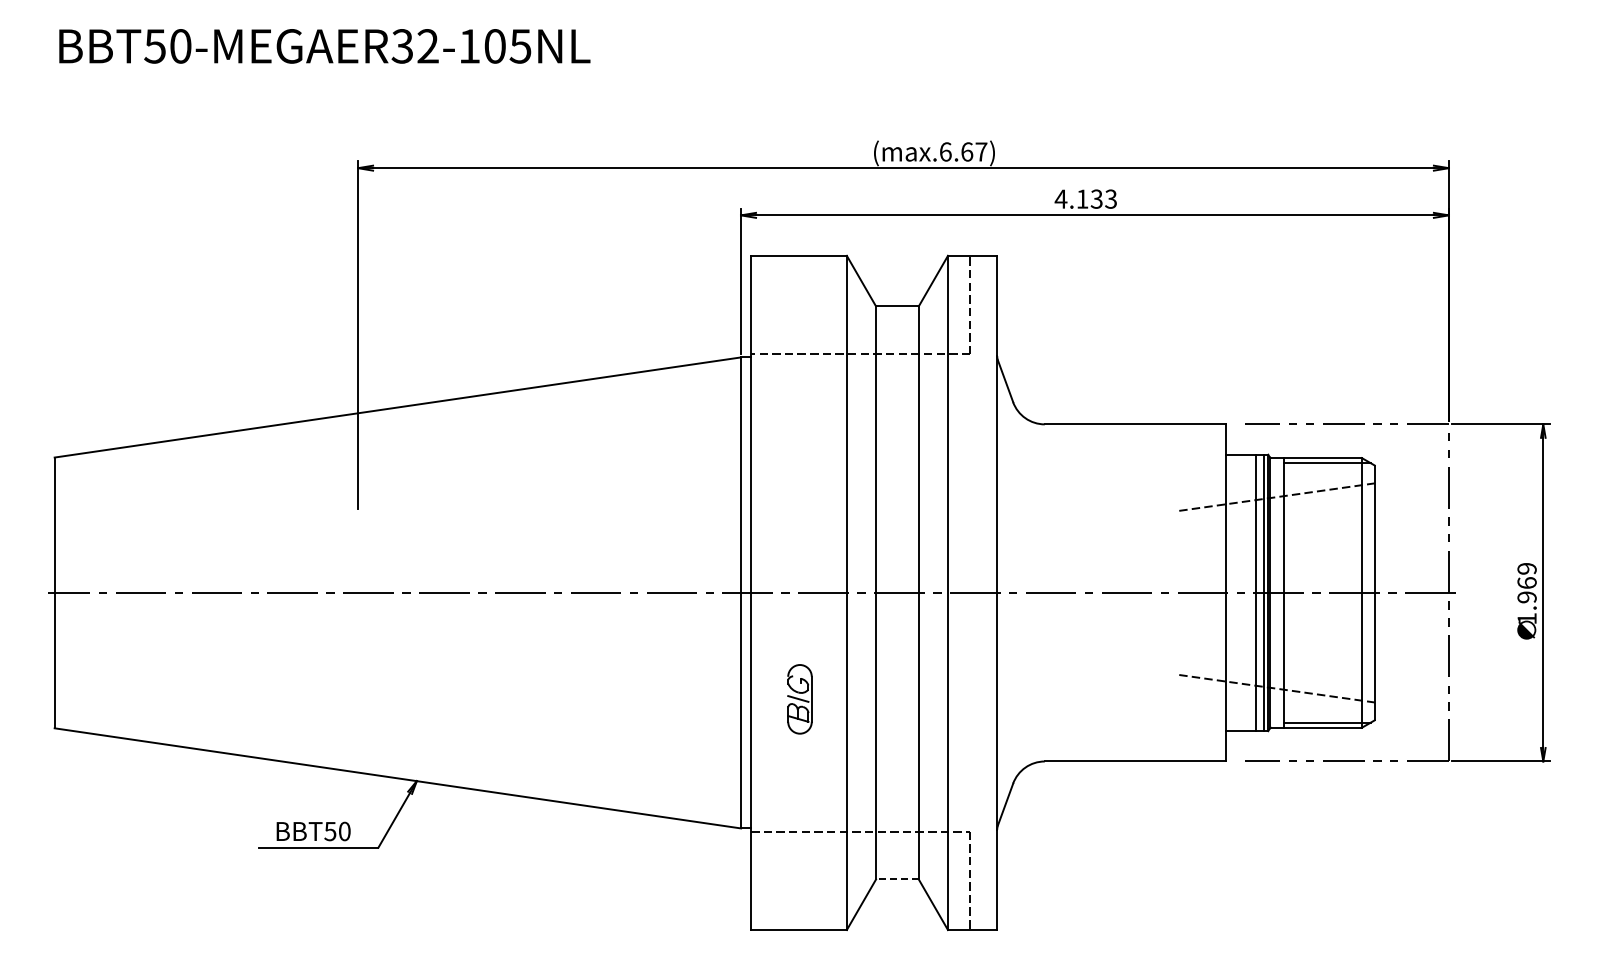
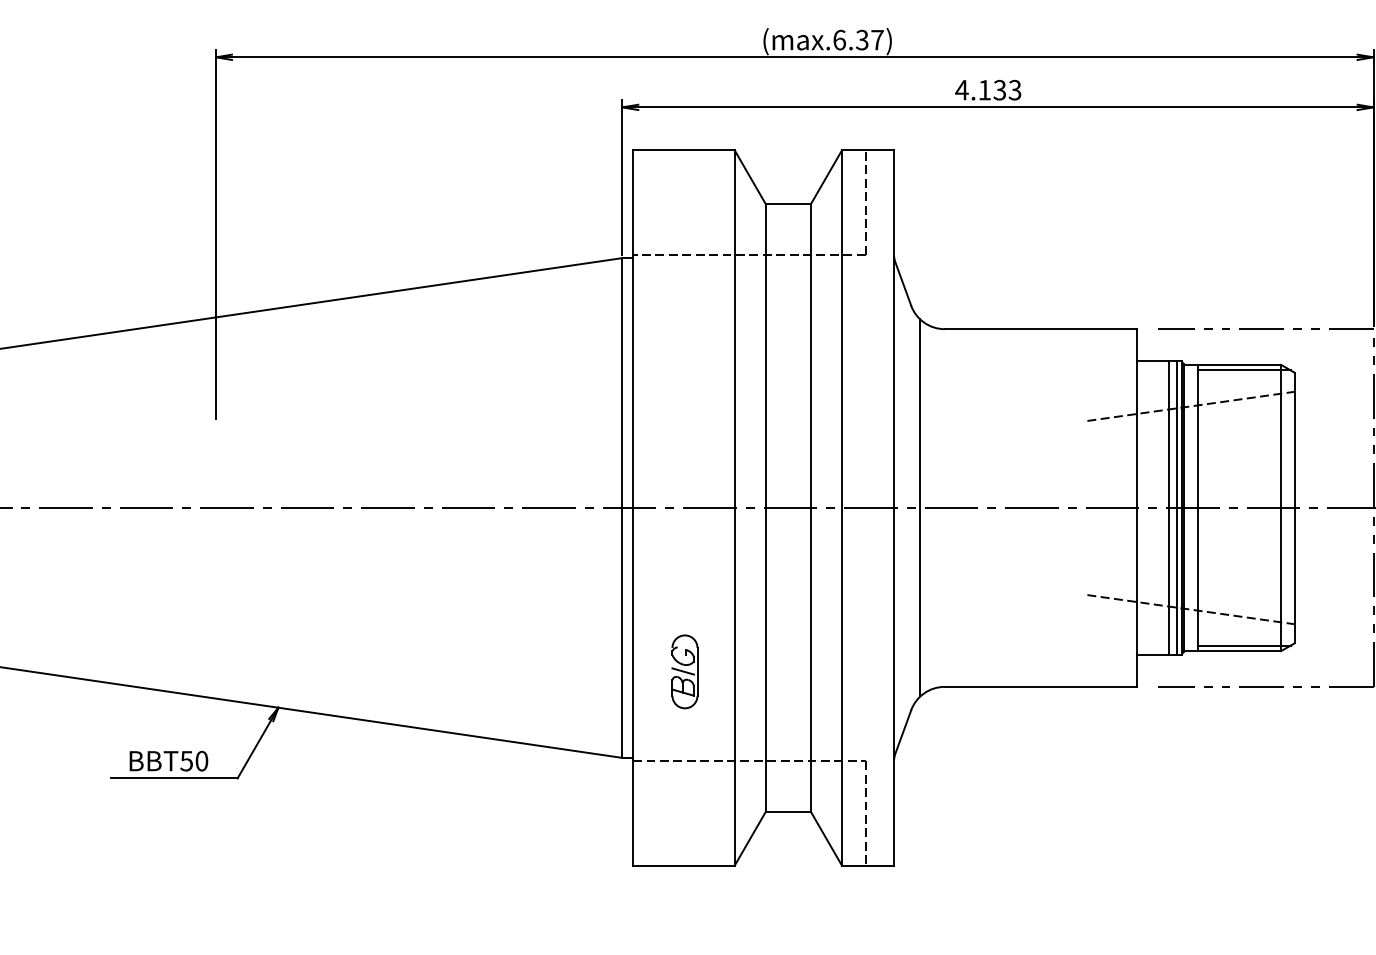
text: (967, 151) -> (862, 39), (max.6.67) -> (max.6.37)
line: (1021, 592) -> (920, 507), added
part: (799, 699) -> (684, 672), moved
line: (896, 879) -> (787, 812), dashed -> solid

